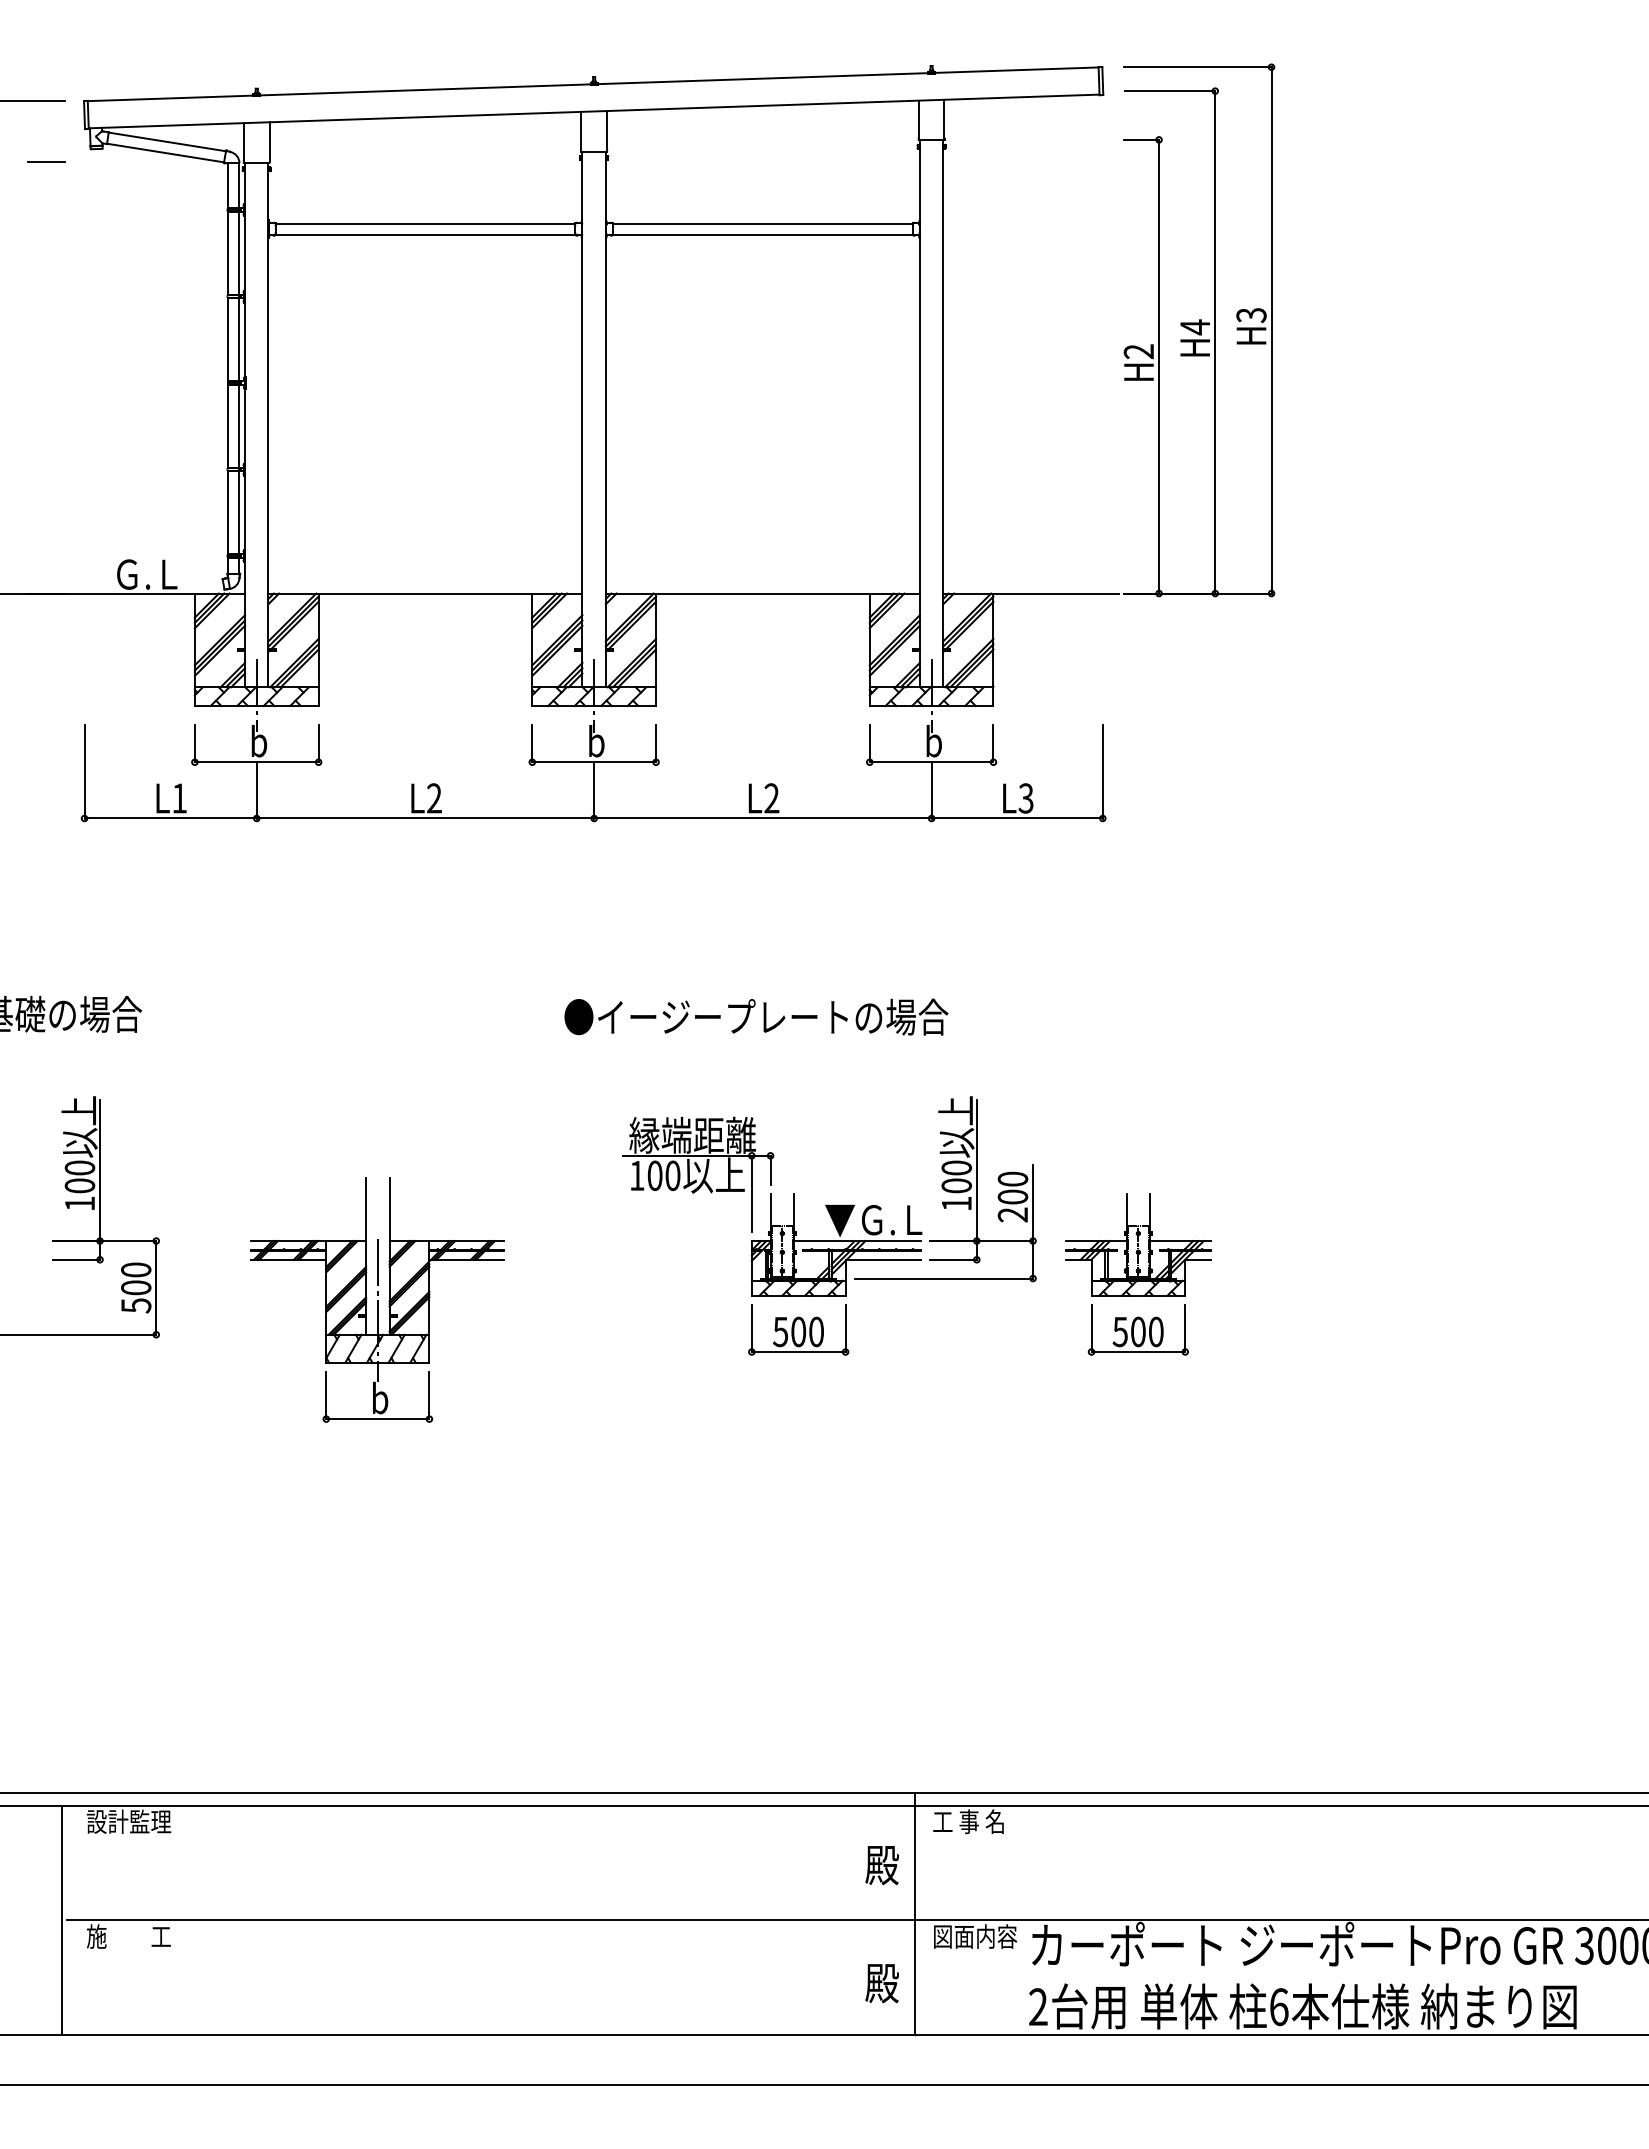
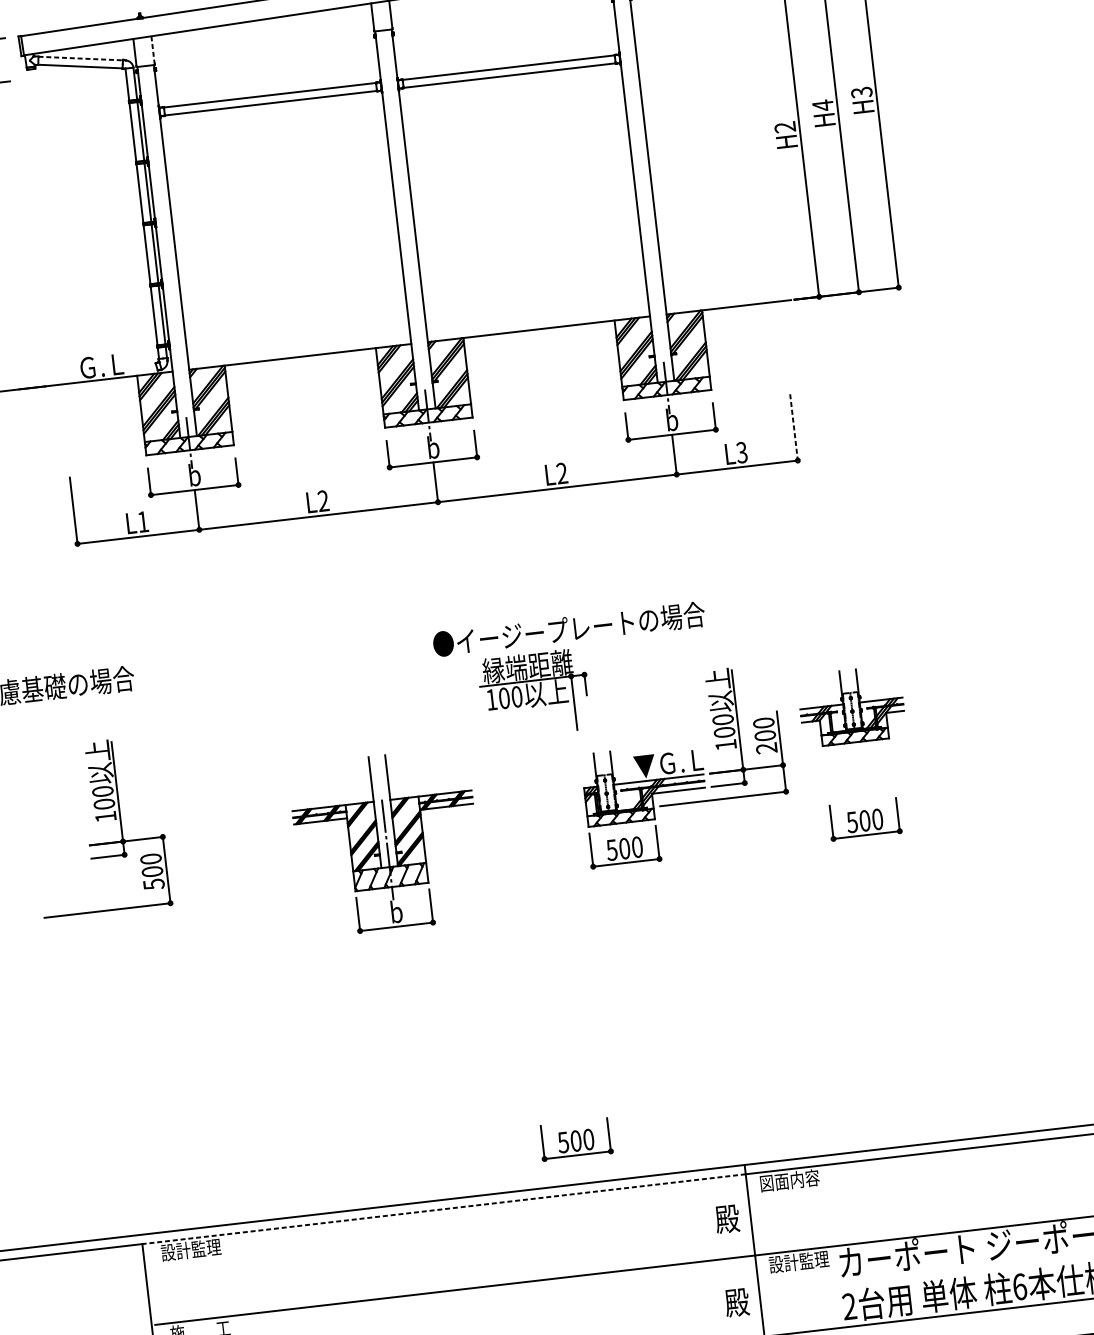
line: (269, 141) -> (152, 49), solid -> dashed
line: (167, 142) -> (80, 58), solid -> dashed
line: (1102, 771) -> (793, 427), solid -> dashed
part: (698, 1174) -> (535, 693), moved
part: (1138, 1244) -> (851, 705), moved
part: (377, 1299) -> (386, 842), moved
part: (683, 1729) -> (575, 1139), added
line: (487, 1805) -> (443, 1209), solid -> dashed
text: (975, 1821) -> (789, 1180), 工 事 名 -> 図面内容
text: (975, 1936) -> (799, 1261), 図面内容 -> 設計監理

